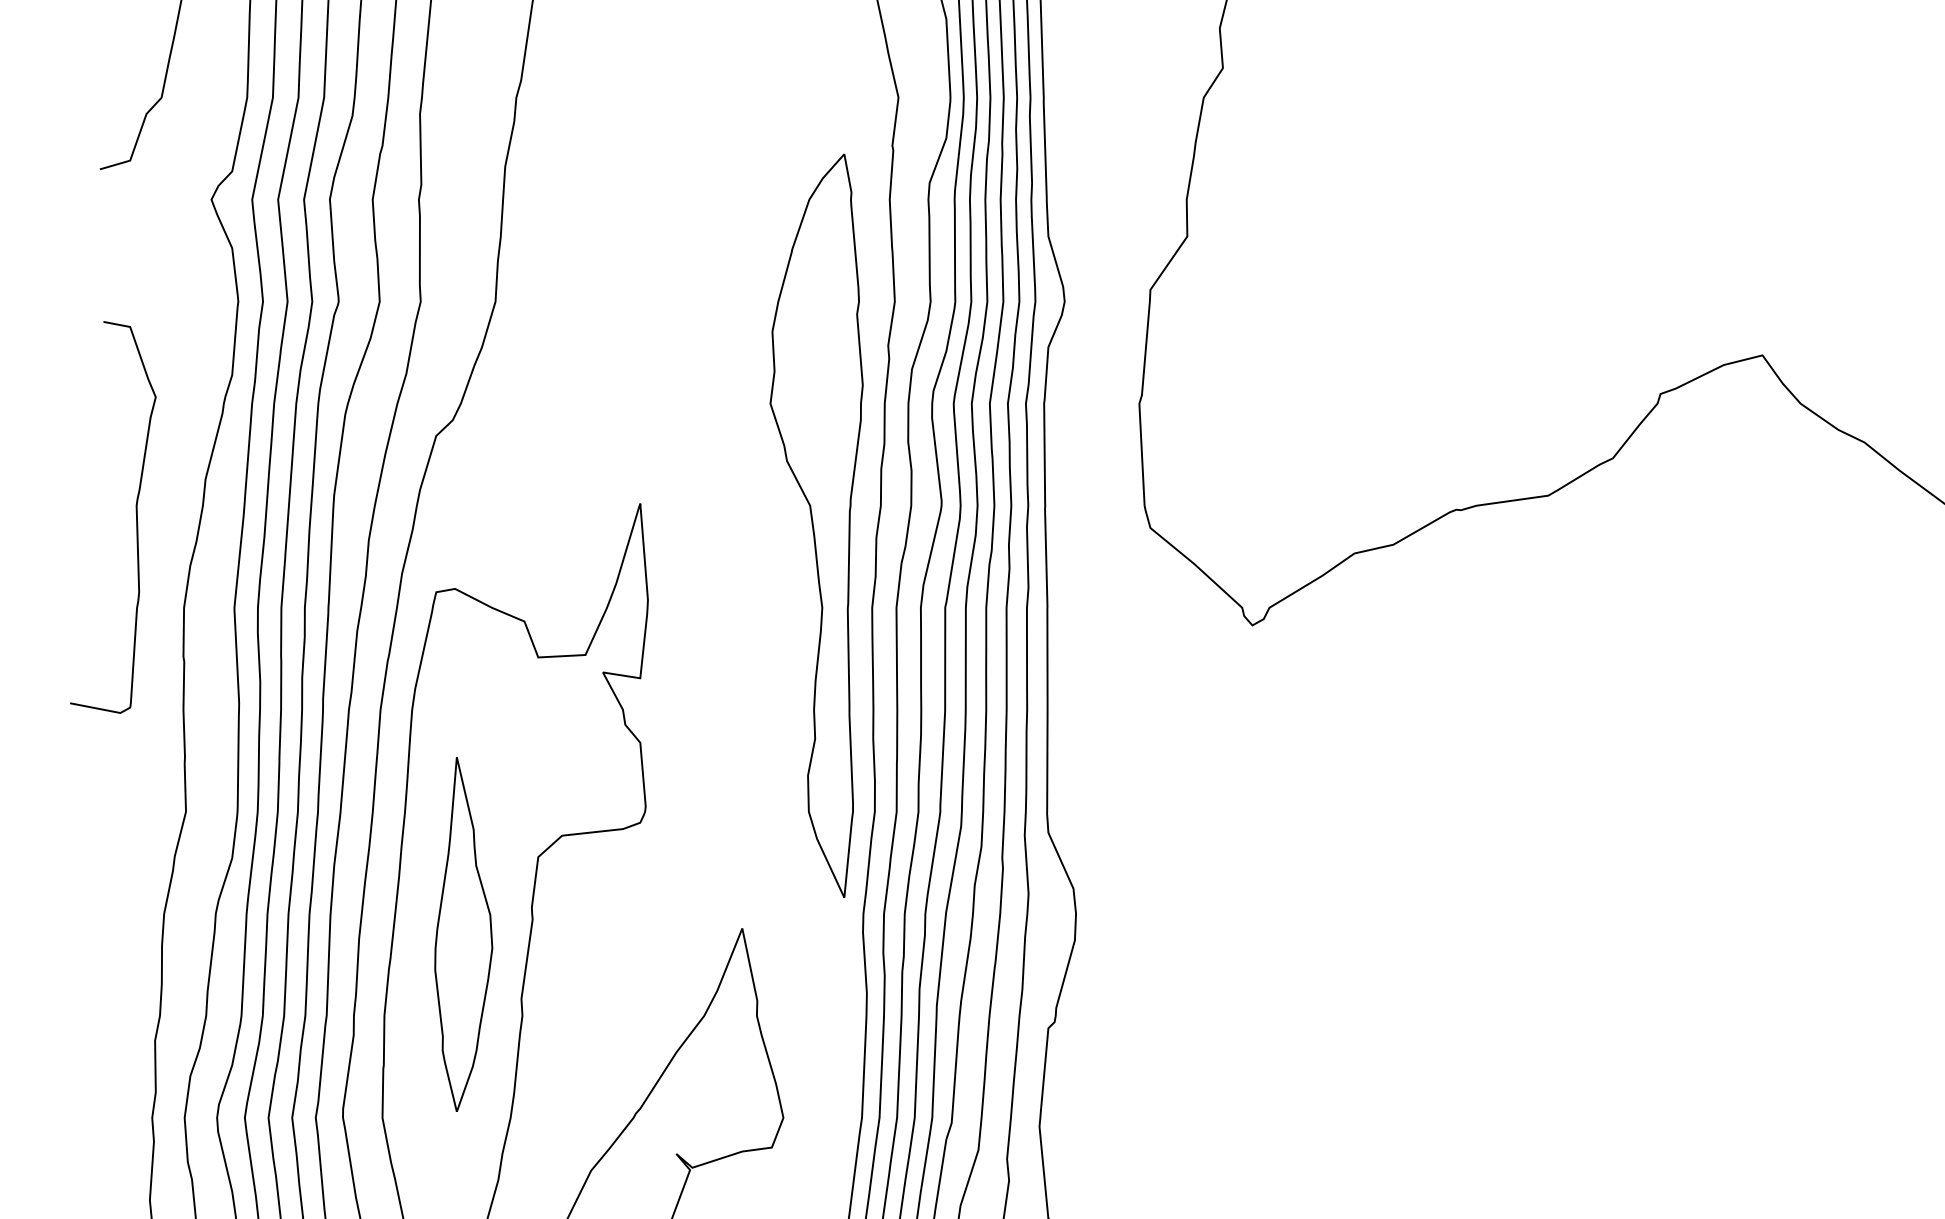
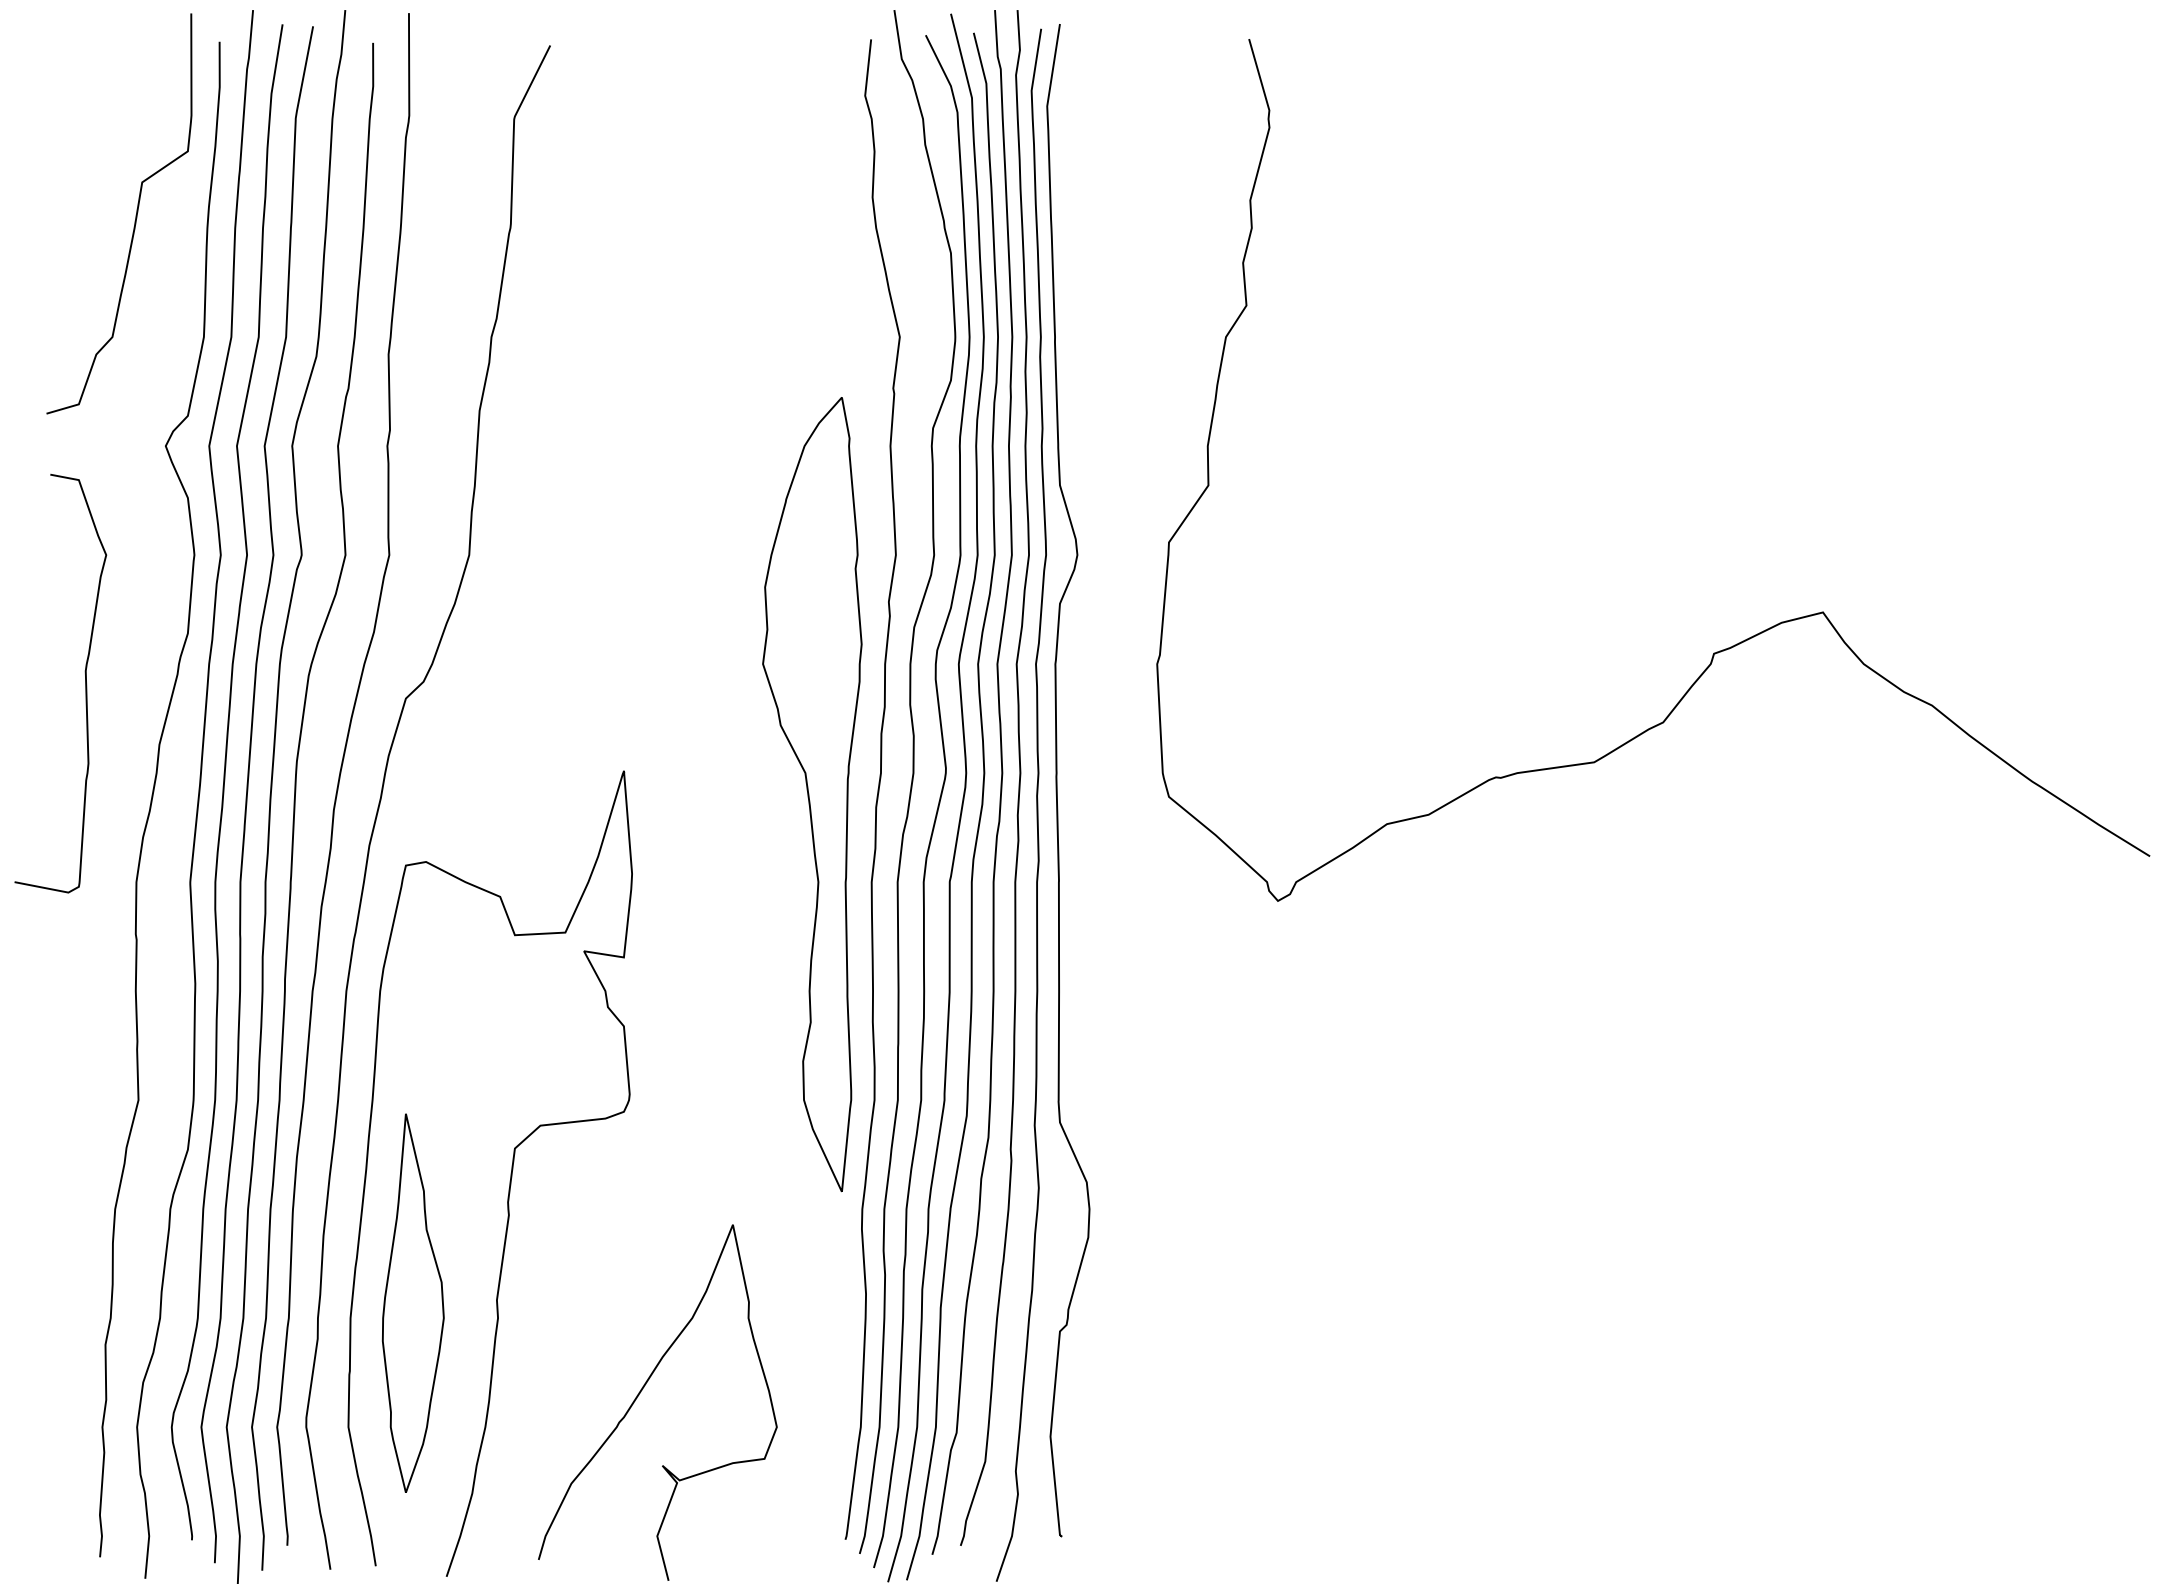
curve: (136, 517) -> (85, 683), moved
part: (463, 933) -> (412, 1302), moved

